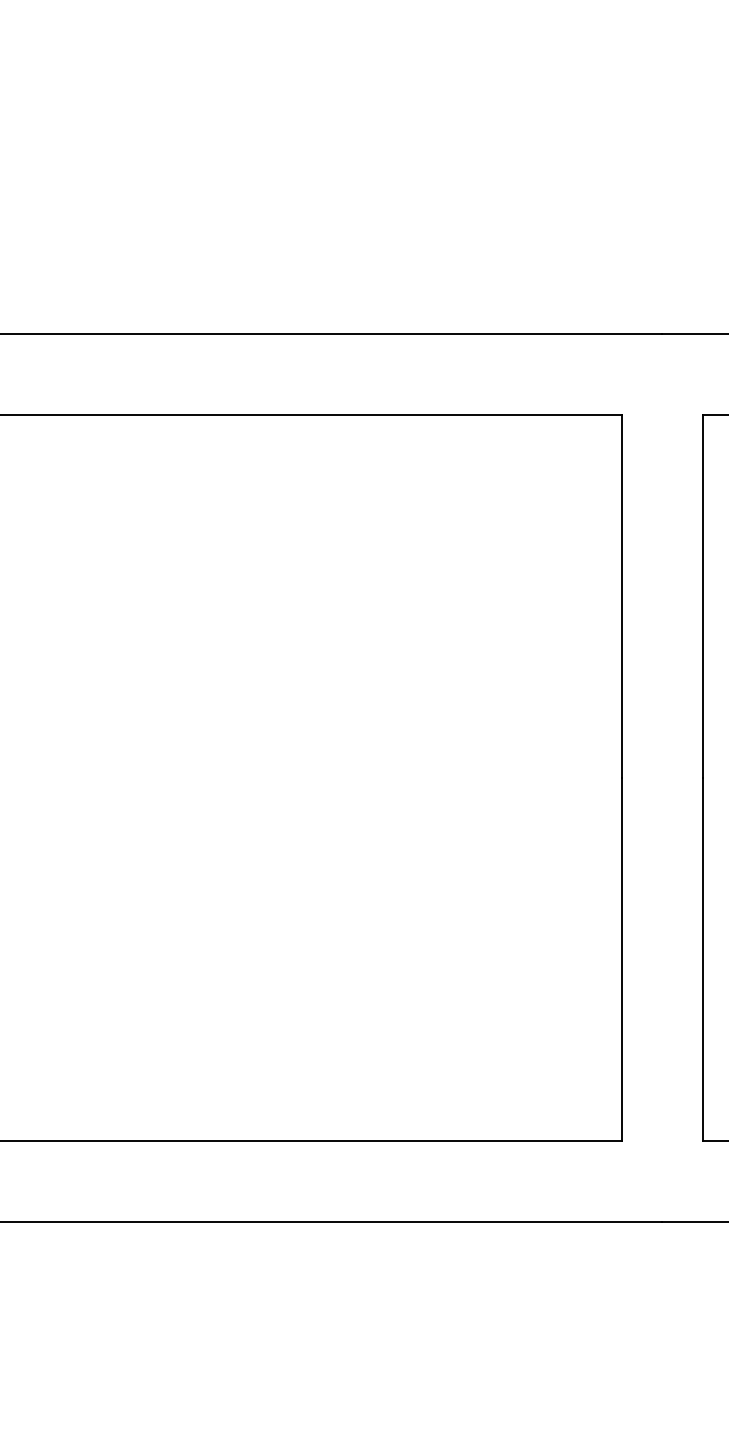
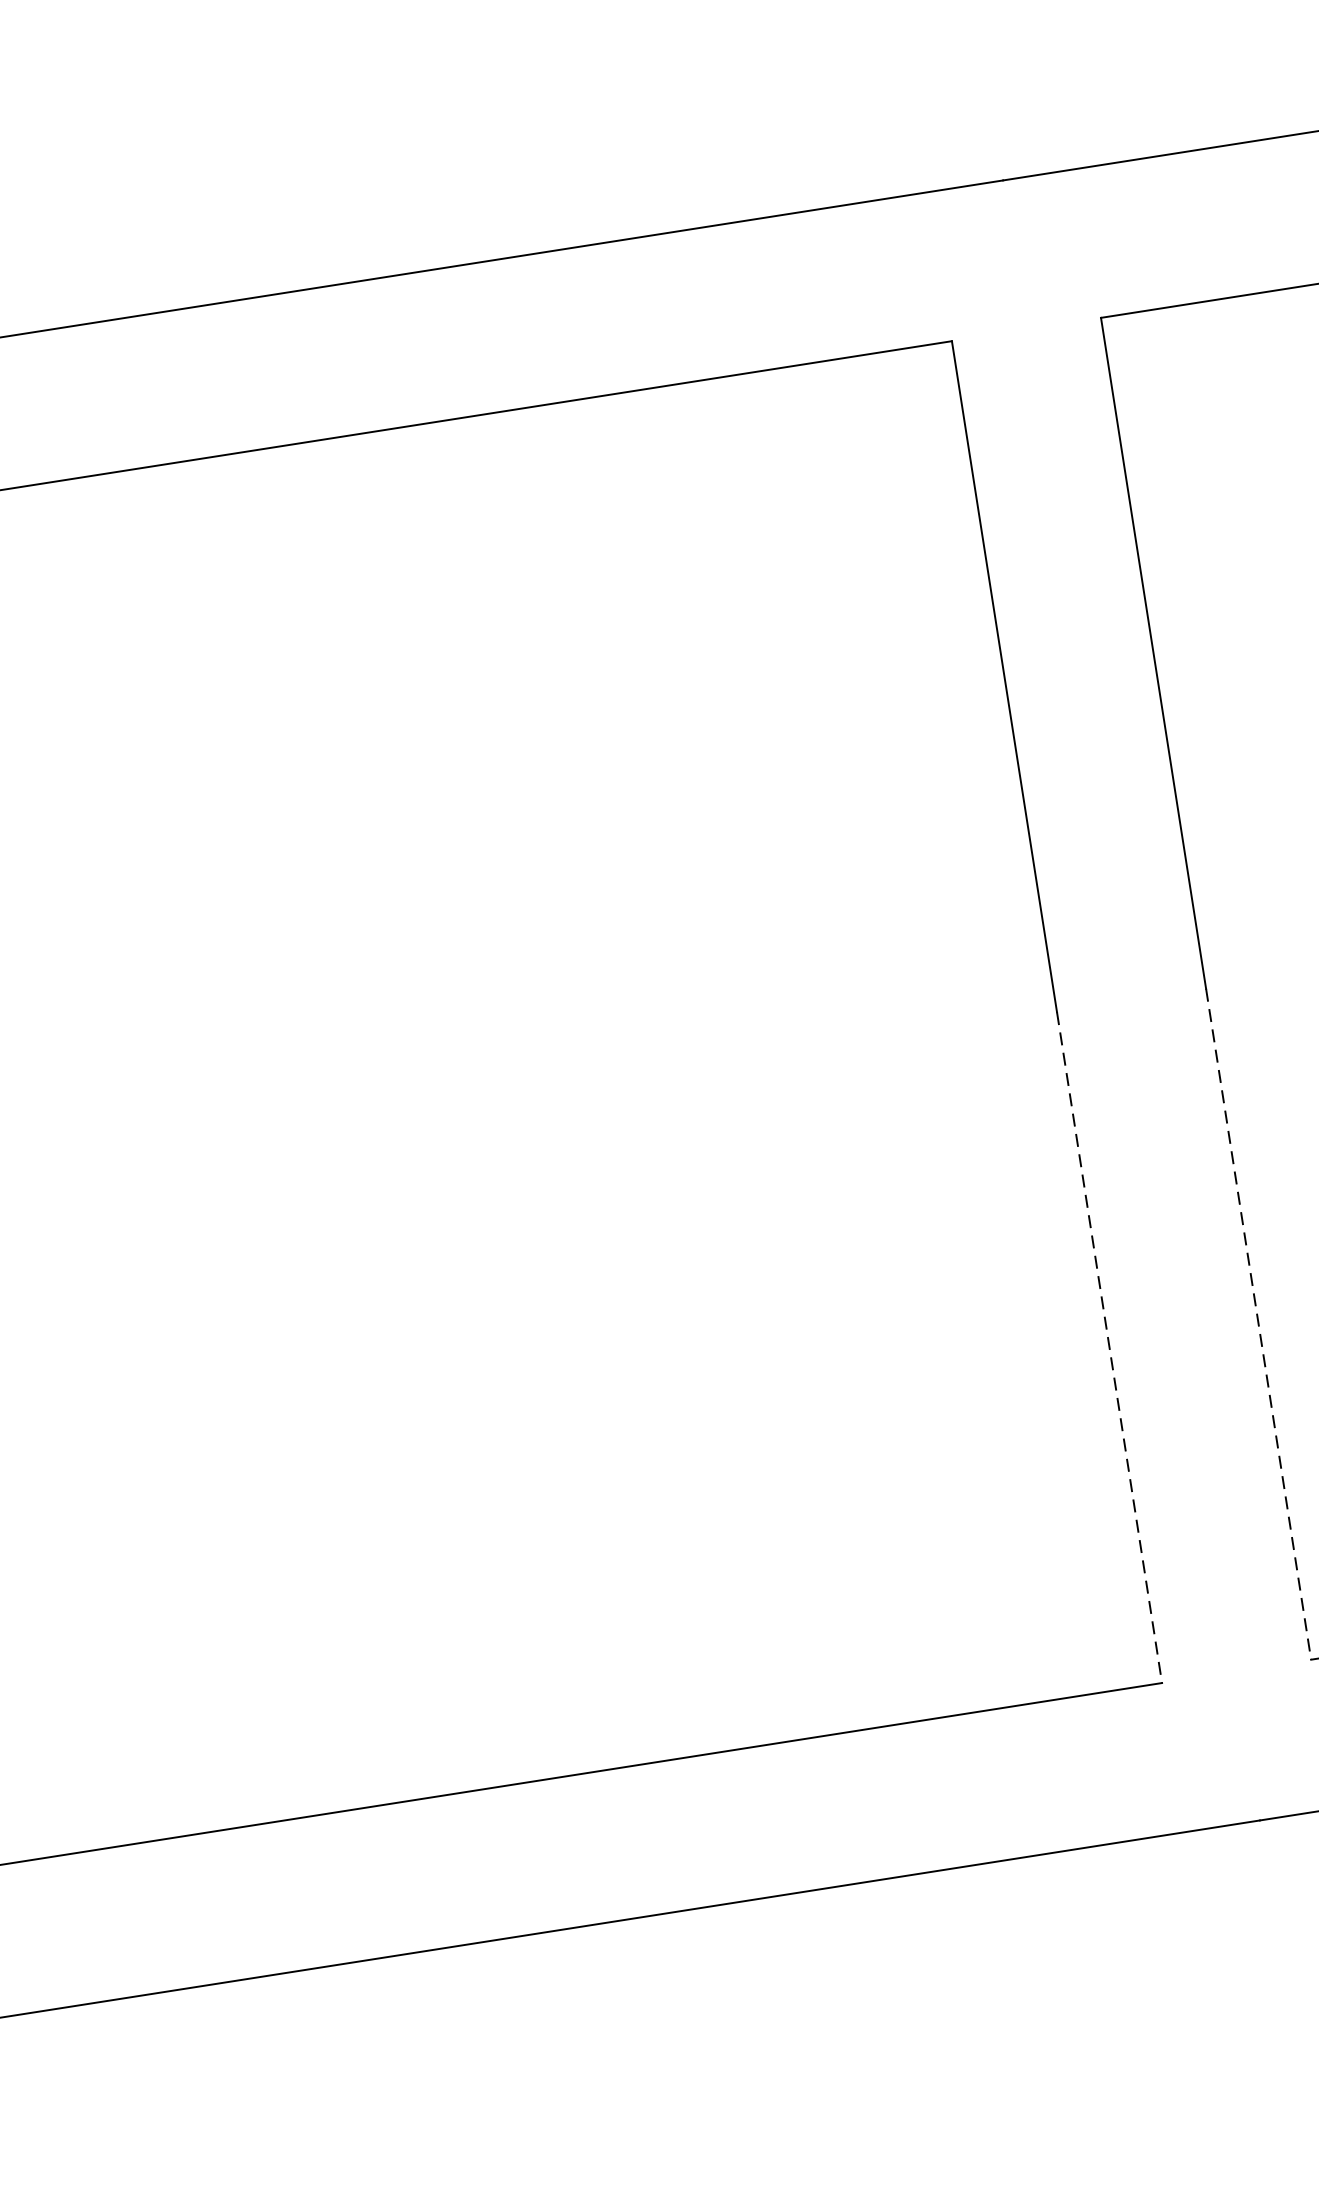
line: (622, 959) -> (1110, 1347), solid -> dashed
line: (702, 959) -> (1257, 1323), solid -> dashed

